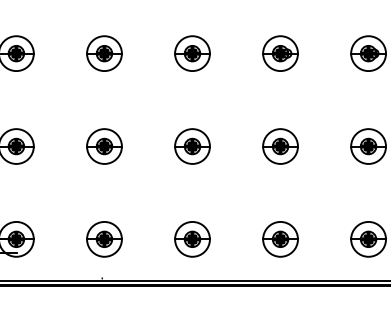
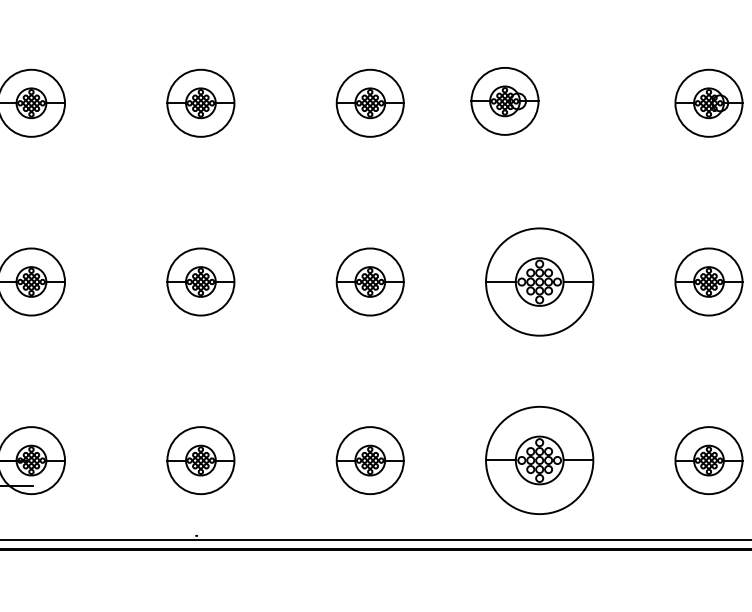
part: (280, 53) -> (504, 101), moved
part: (280, 146) -> (539, 281), size x1.6
part: (280, 239) -> (539, 460), size x1.6

